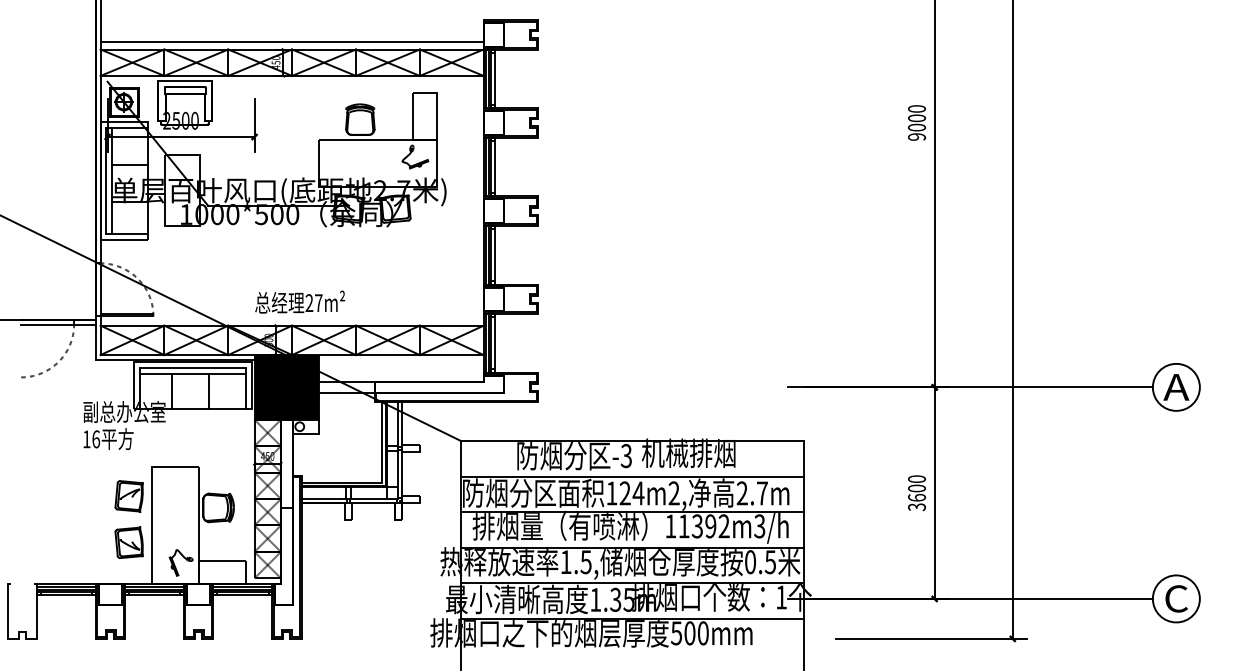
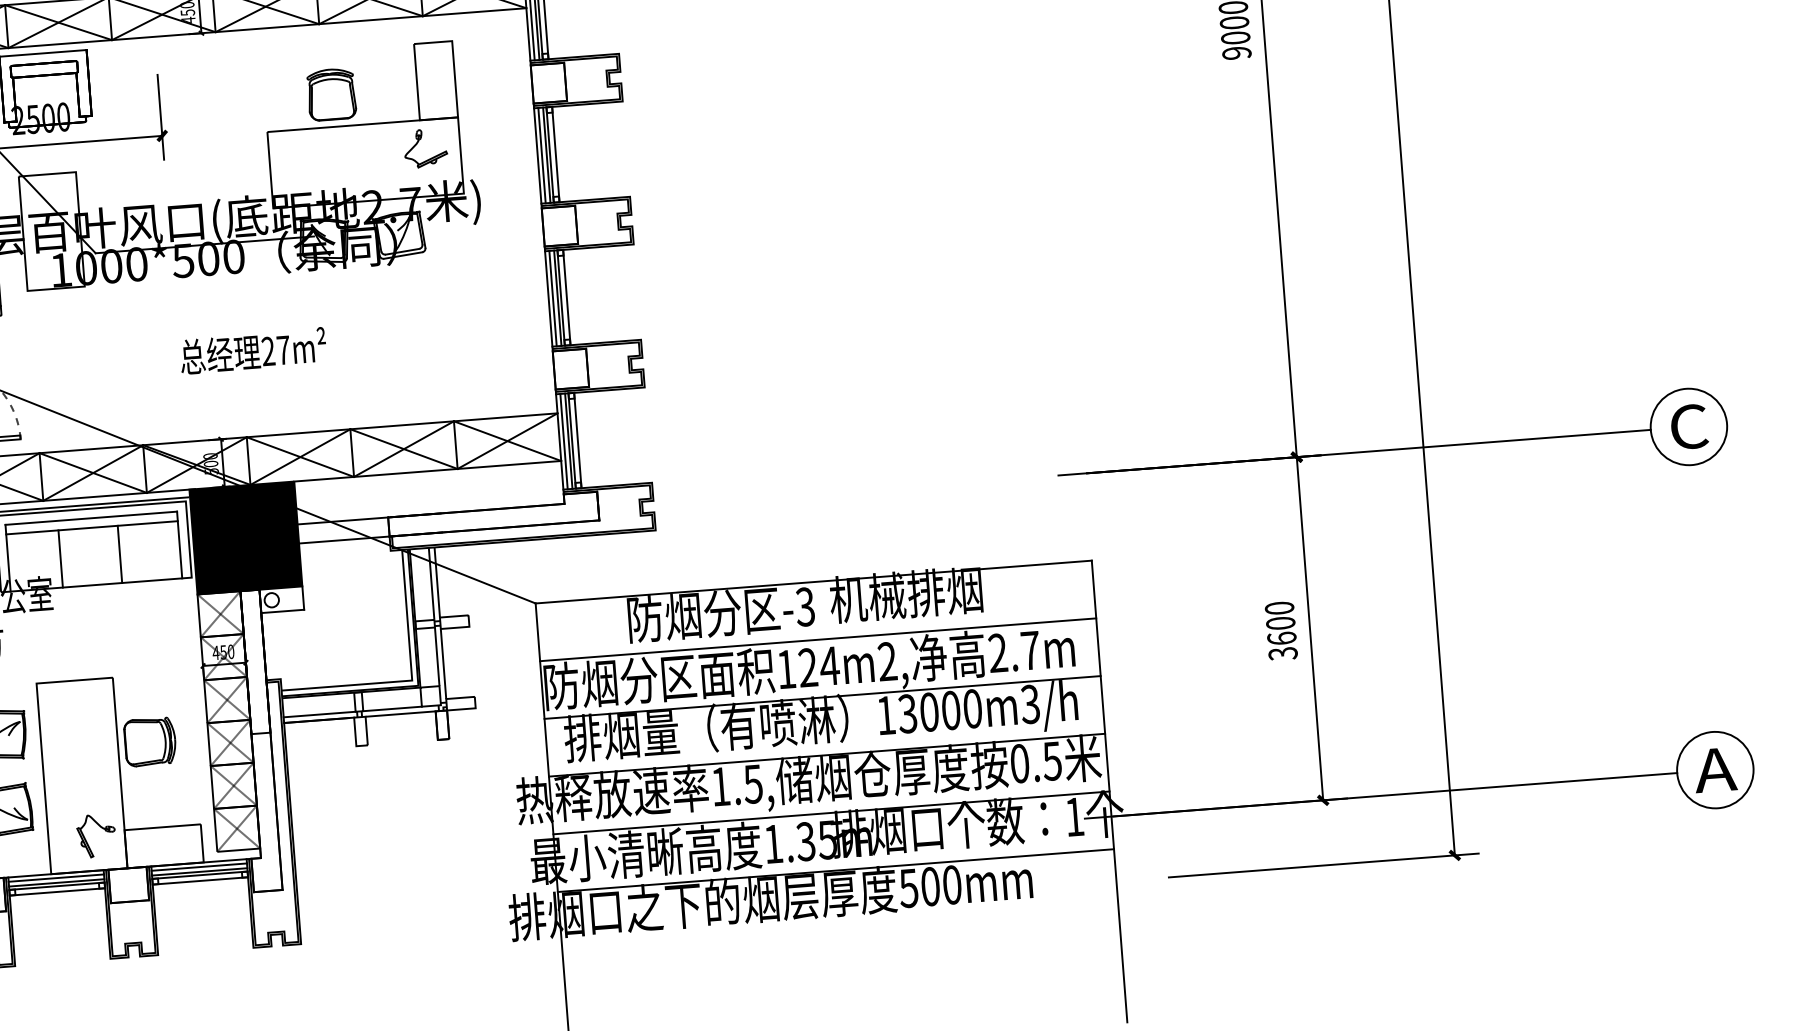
text: (300, 301) -> (253, 349), moved
text: (1176, 387) -> (1689, 427), A -> C
text: (703, 526) -> (939, 711), 11392m3/h -> 13000m3/h
text: (1176, 598) -> (1715, 769), C -> A

